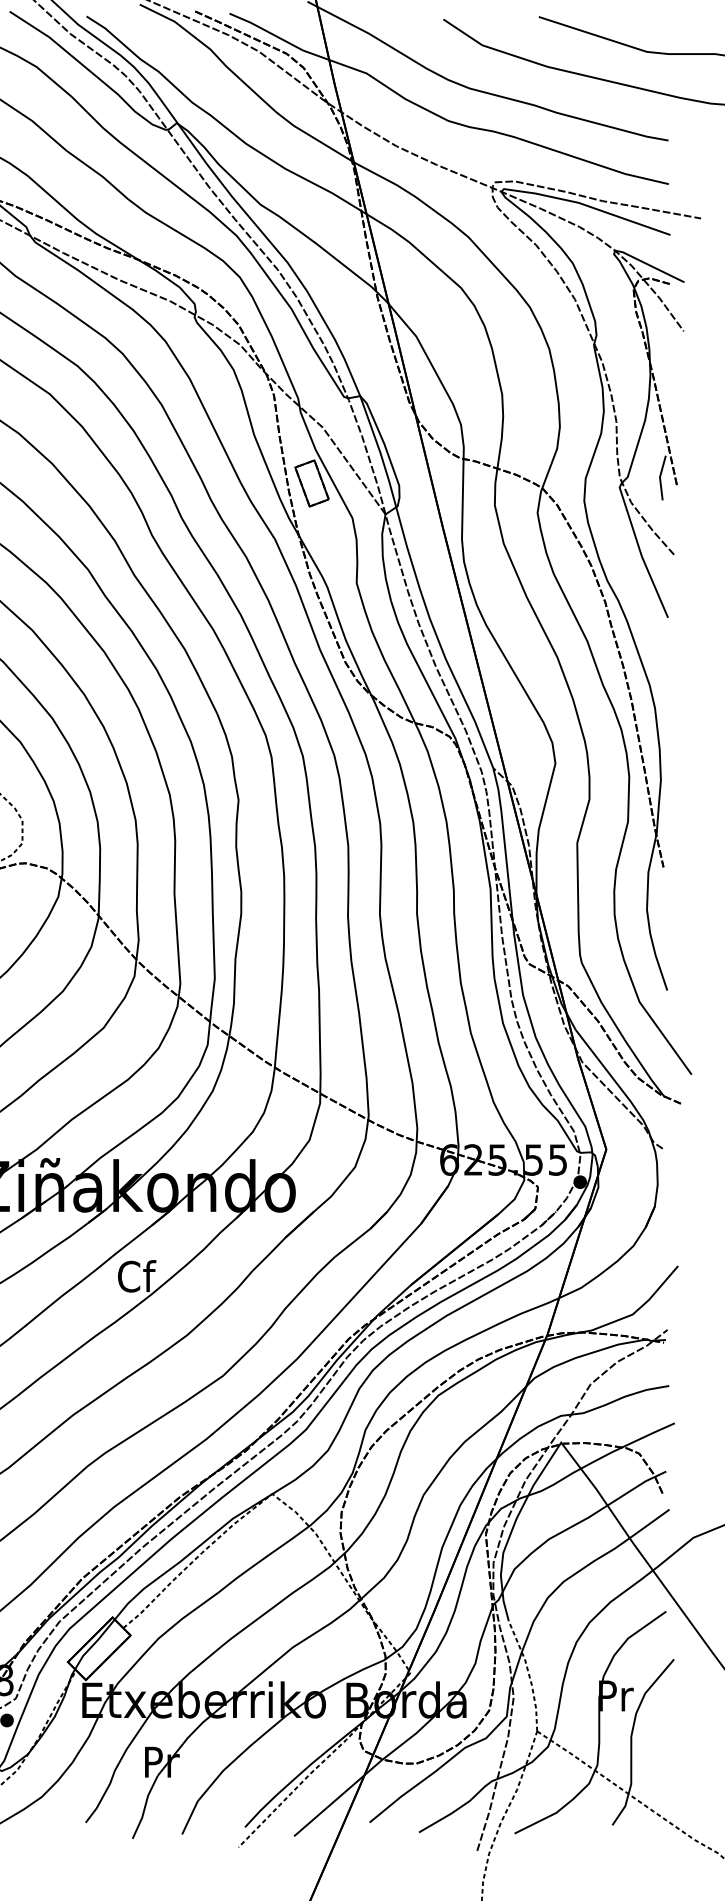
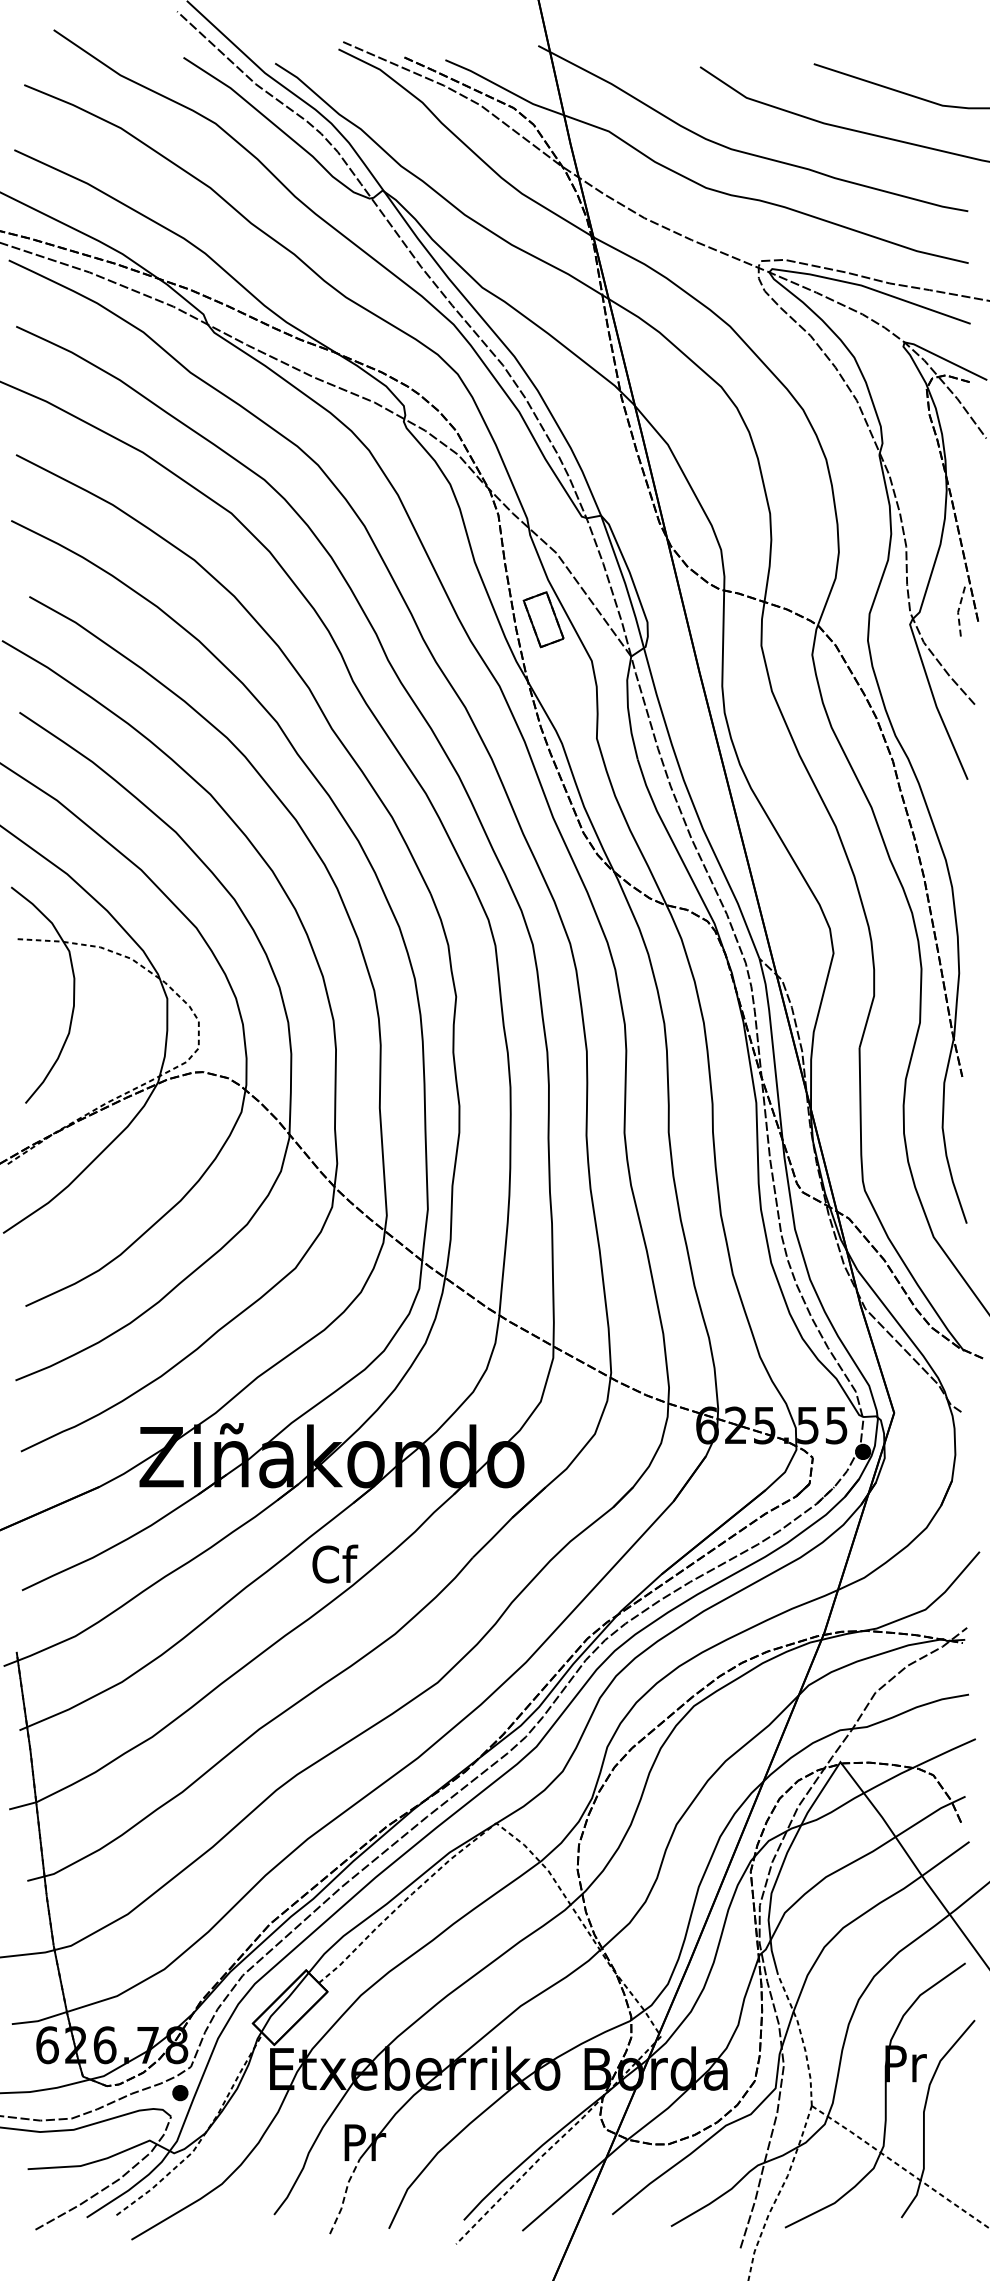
line: (660, 477) -> (958, 612), solid -> dashed
line: (144, 1806) -> (344, 2195), solid -> dashed

